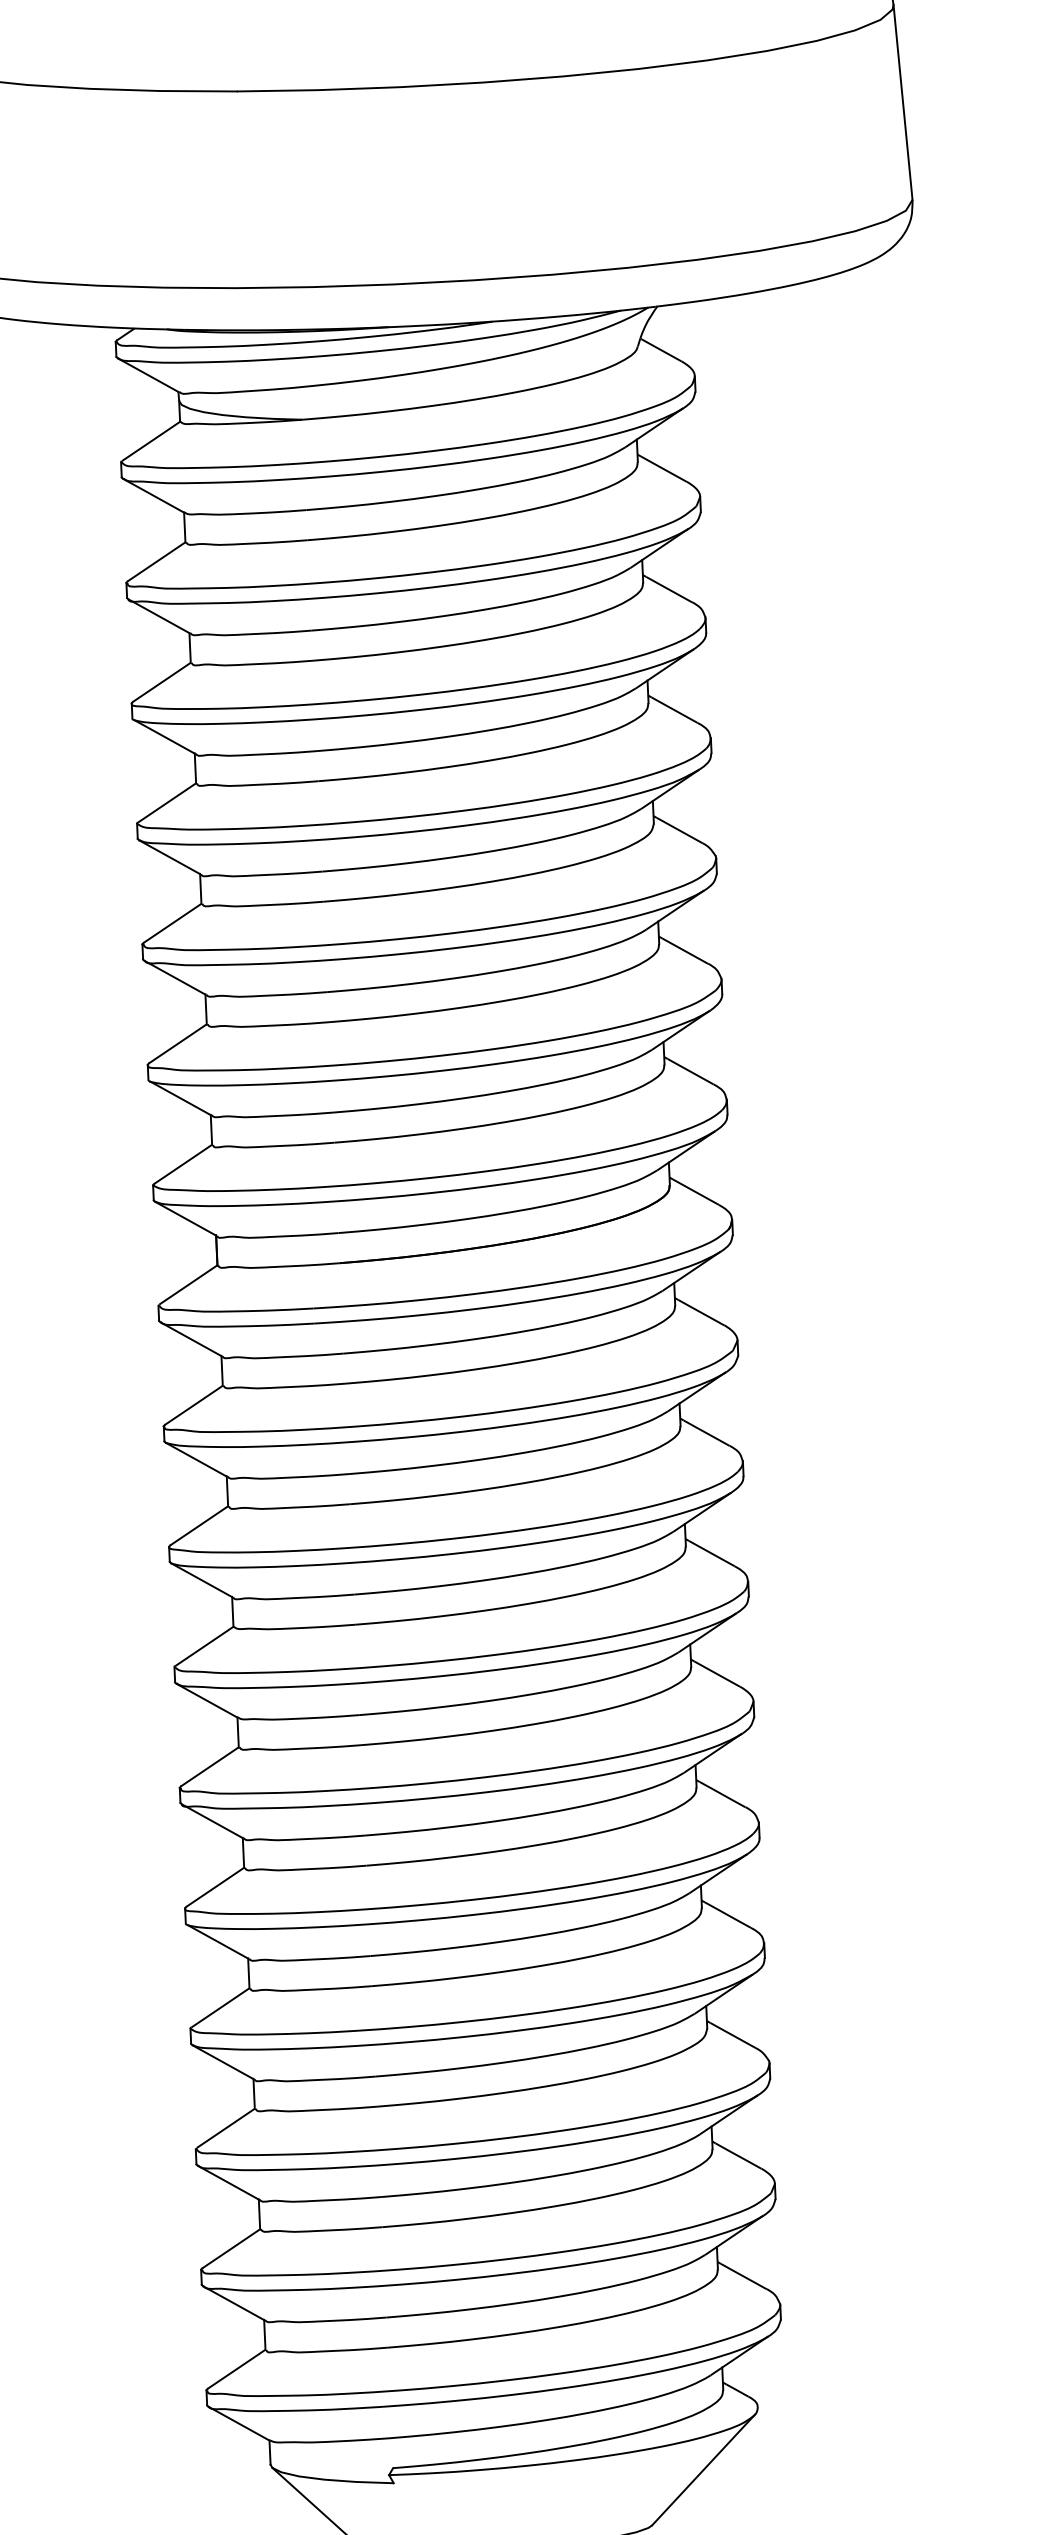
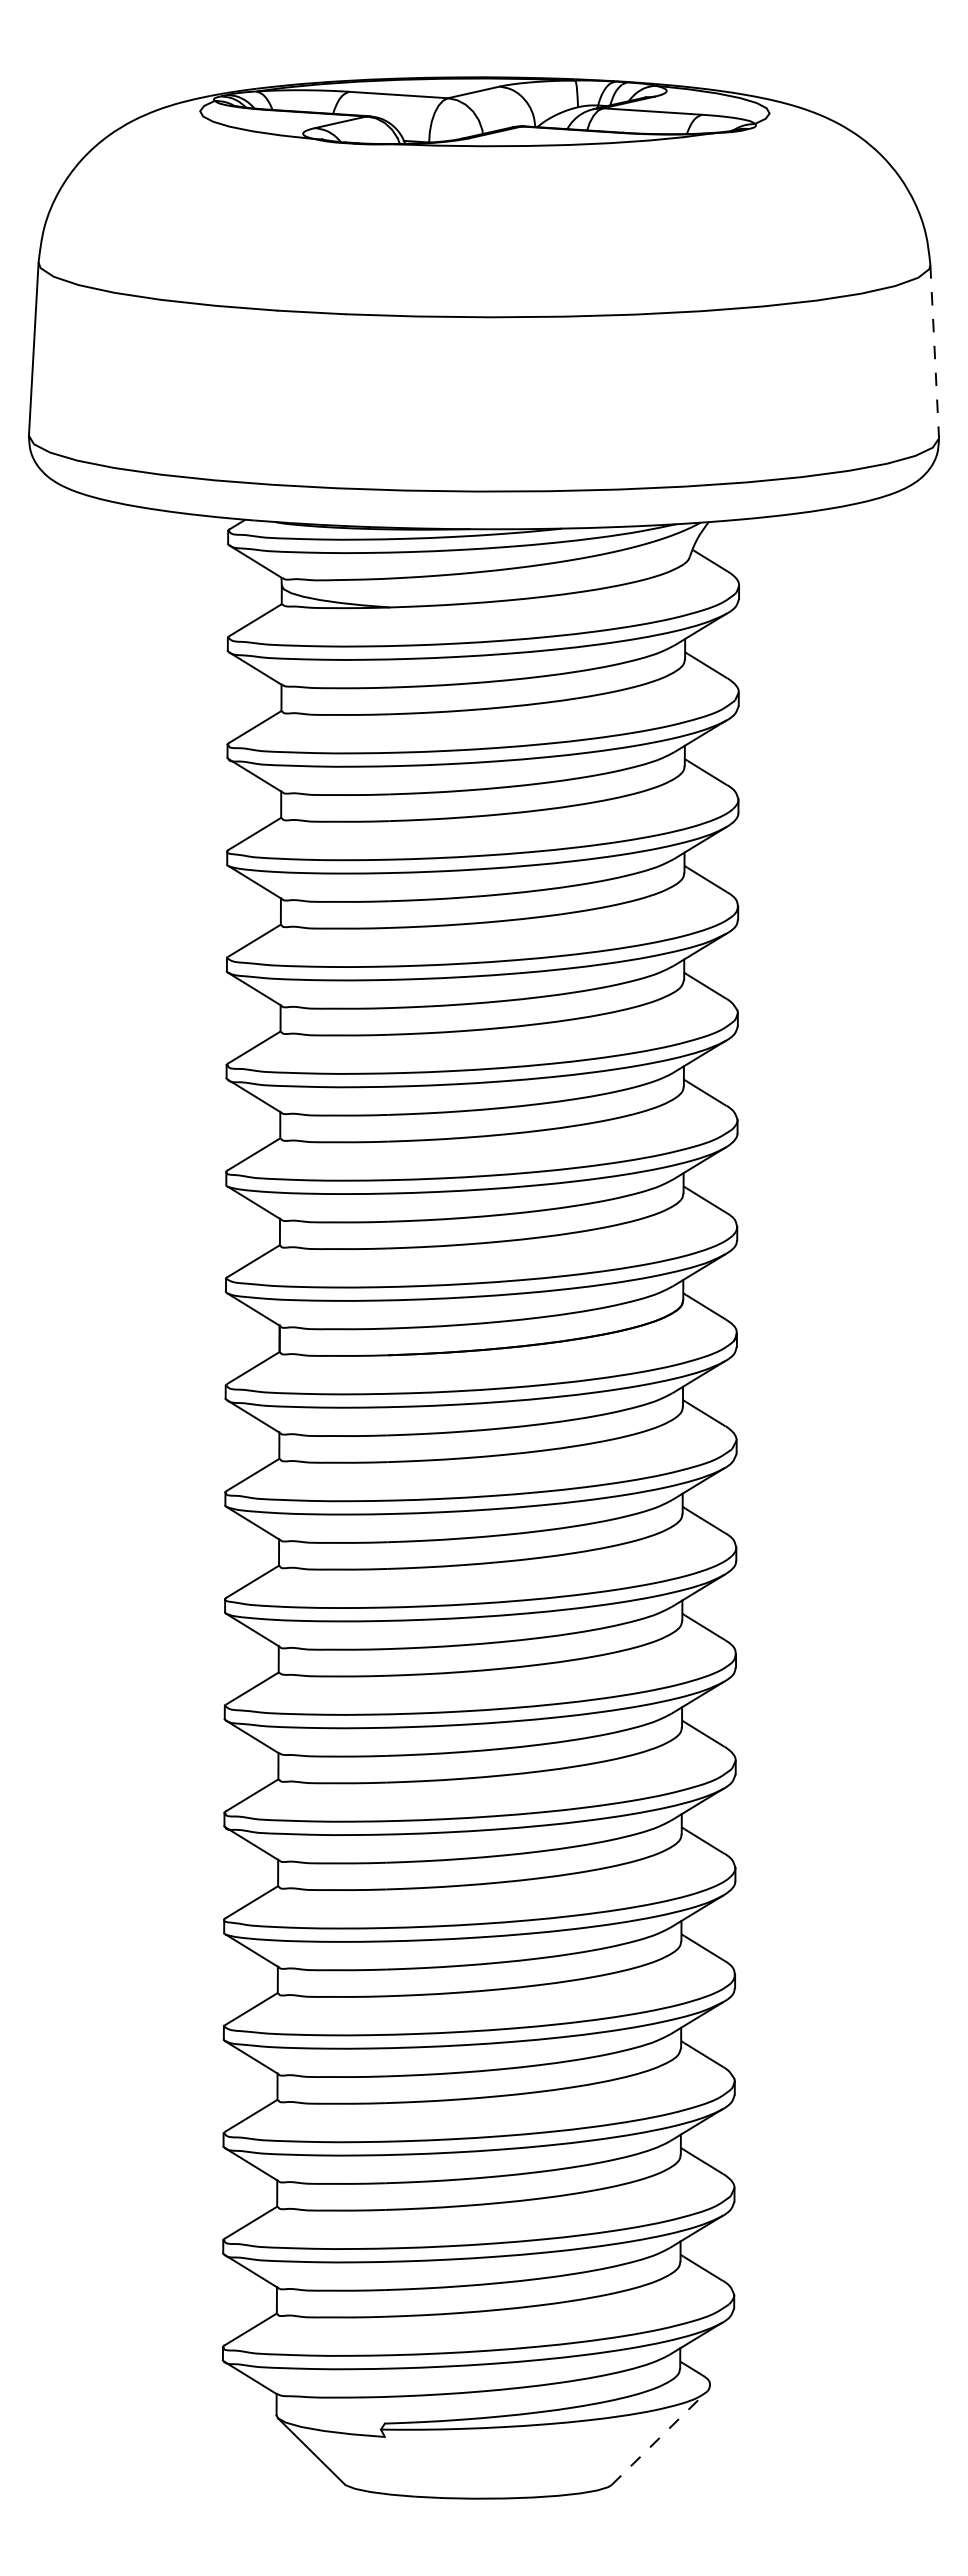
line: (902, 102) -> (934, 351), solid -> dashed
line: (703, 2470) -> (659, 2438), solid -> dashed

